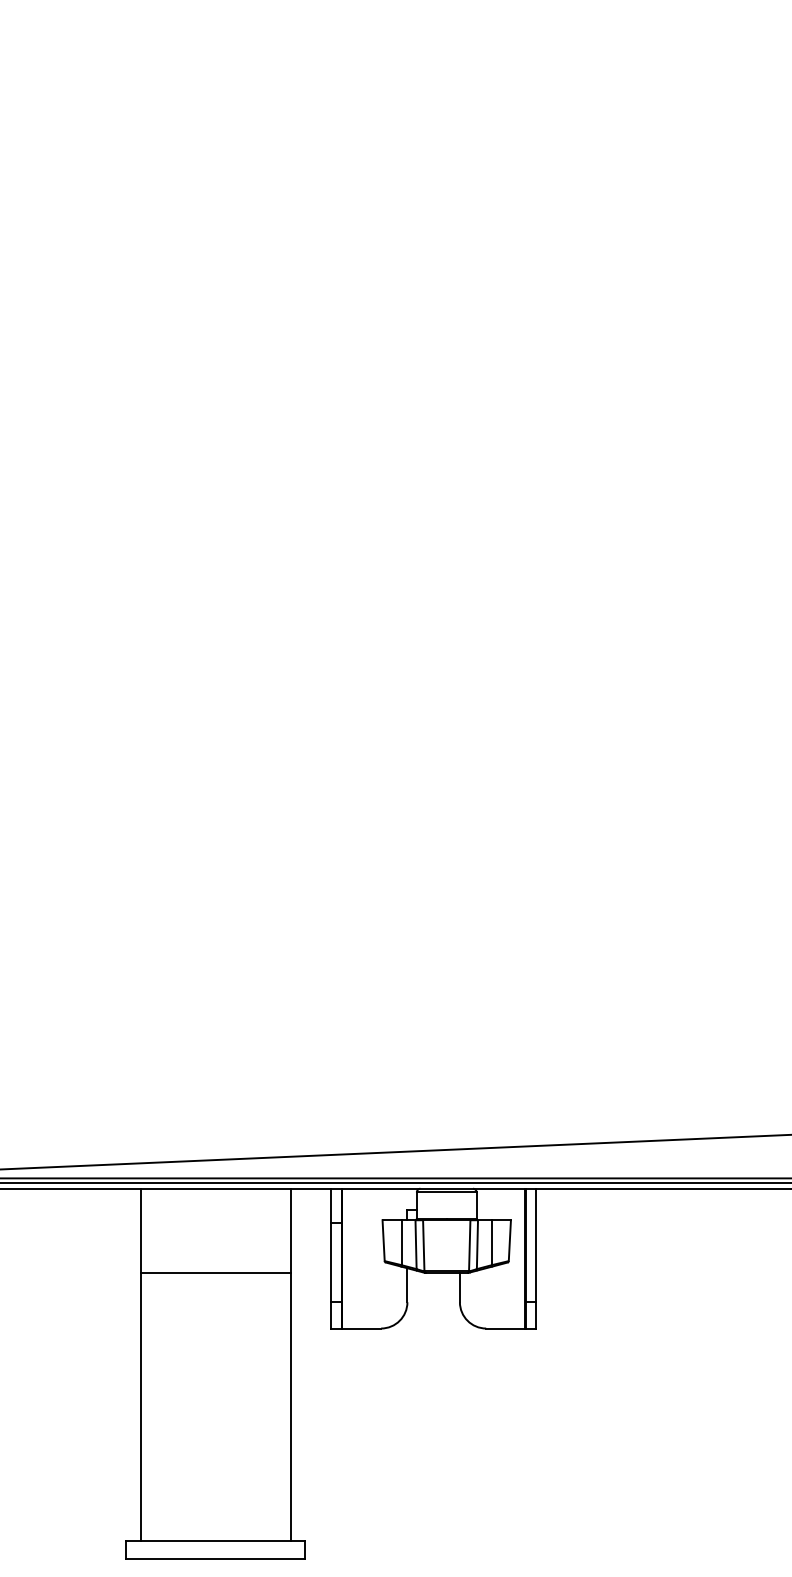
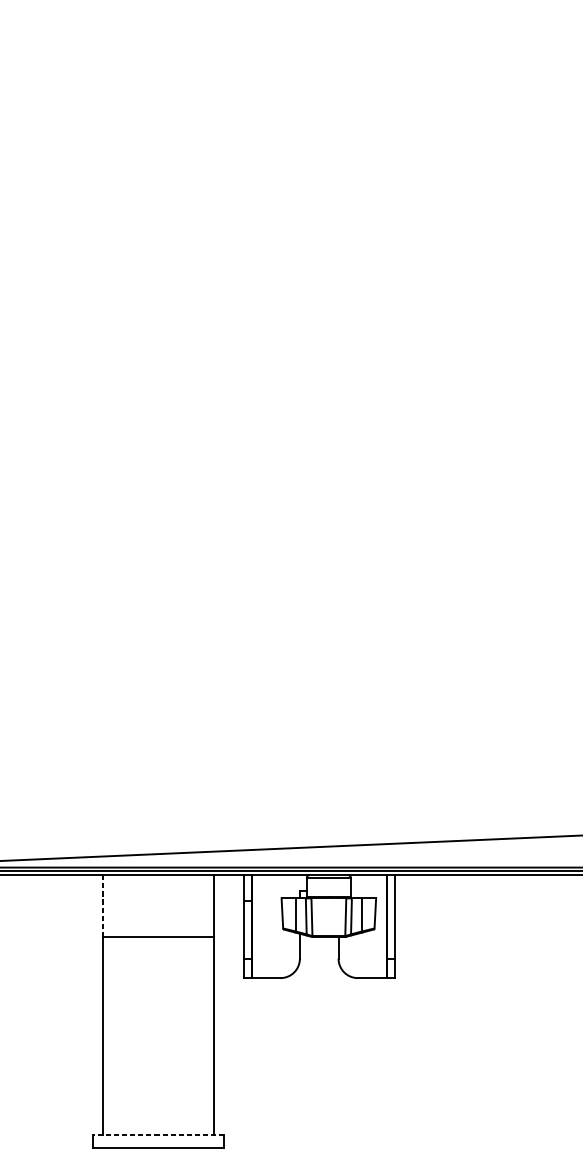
line: (140, 1231) -> (103, 906), solid -> dashed
line: (215, 1541) -> (158, 1134), solid -> dashed

